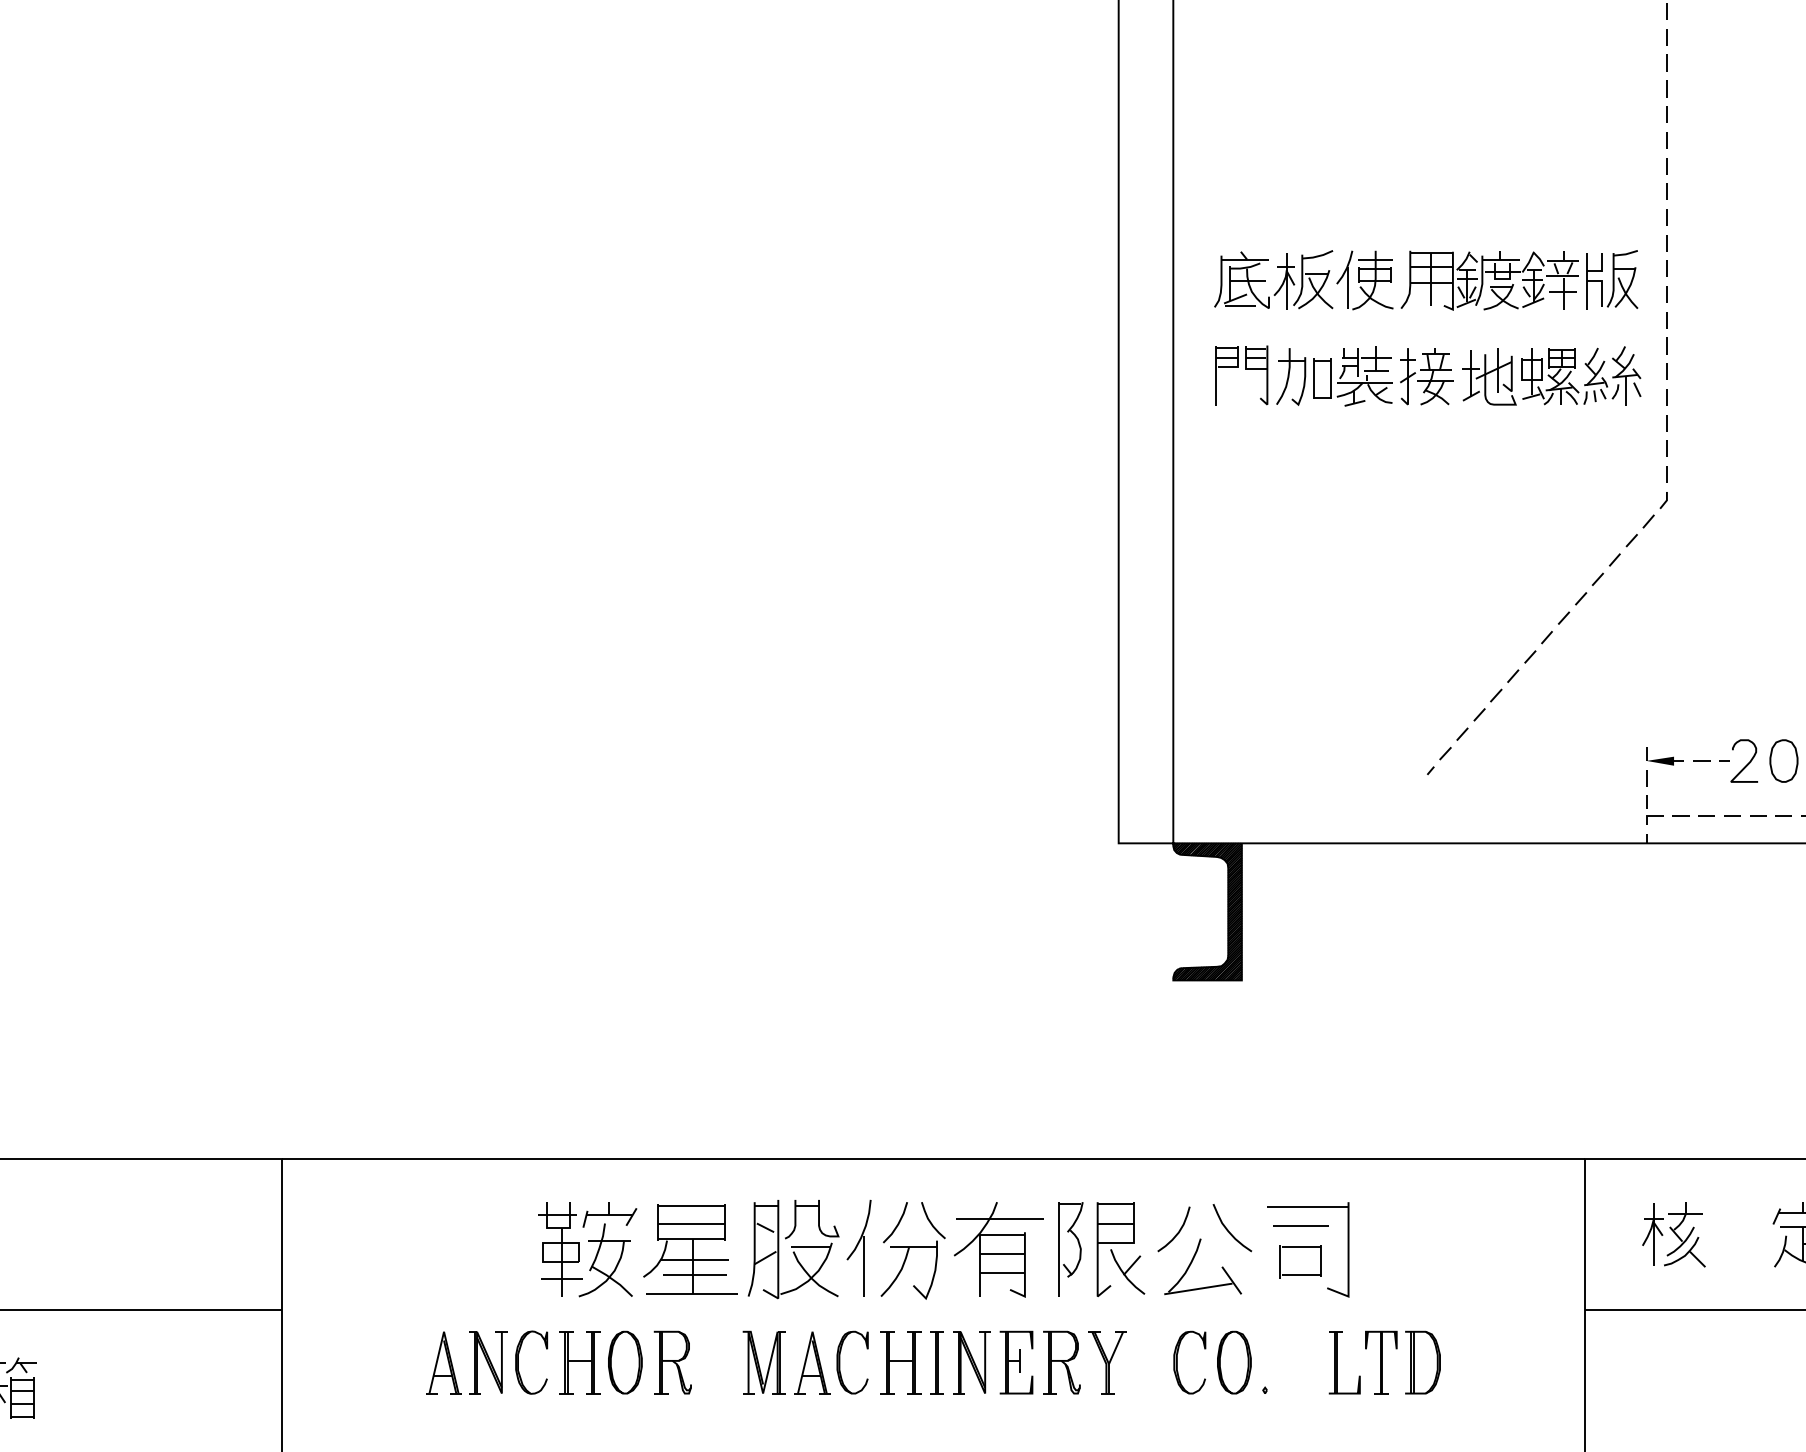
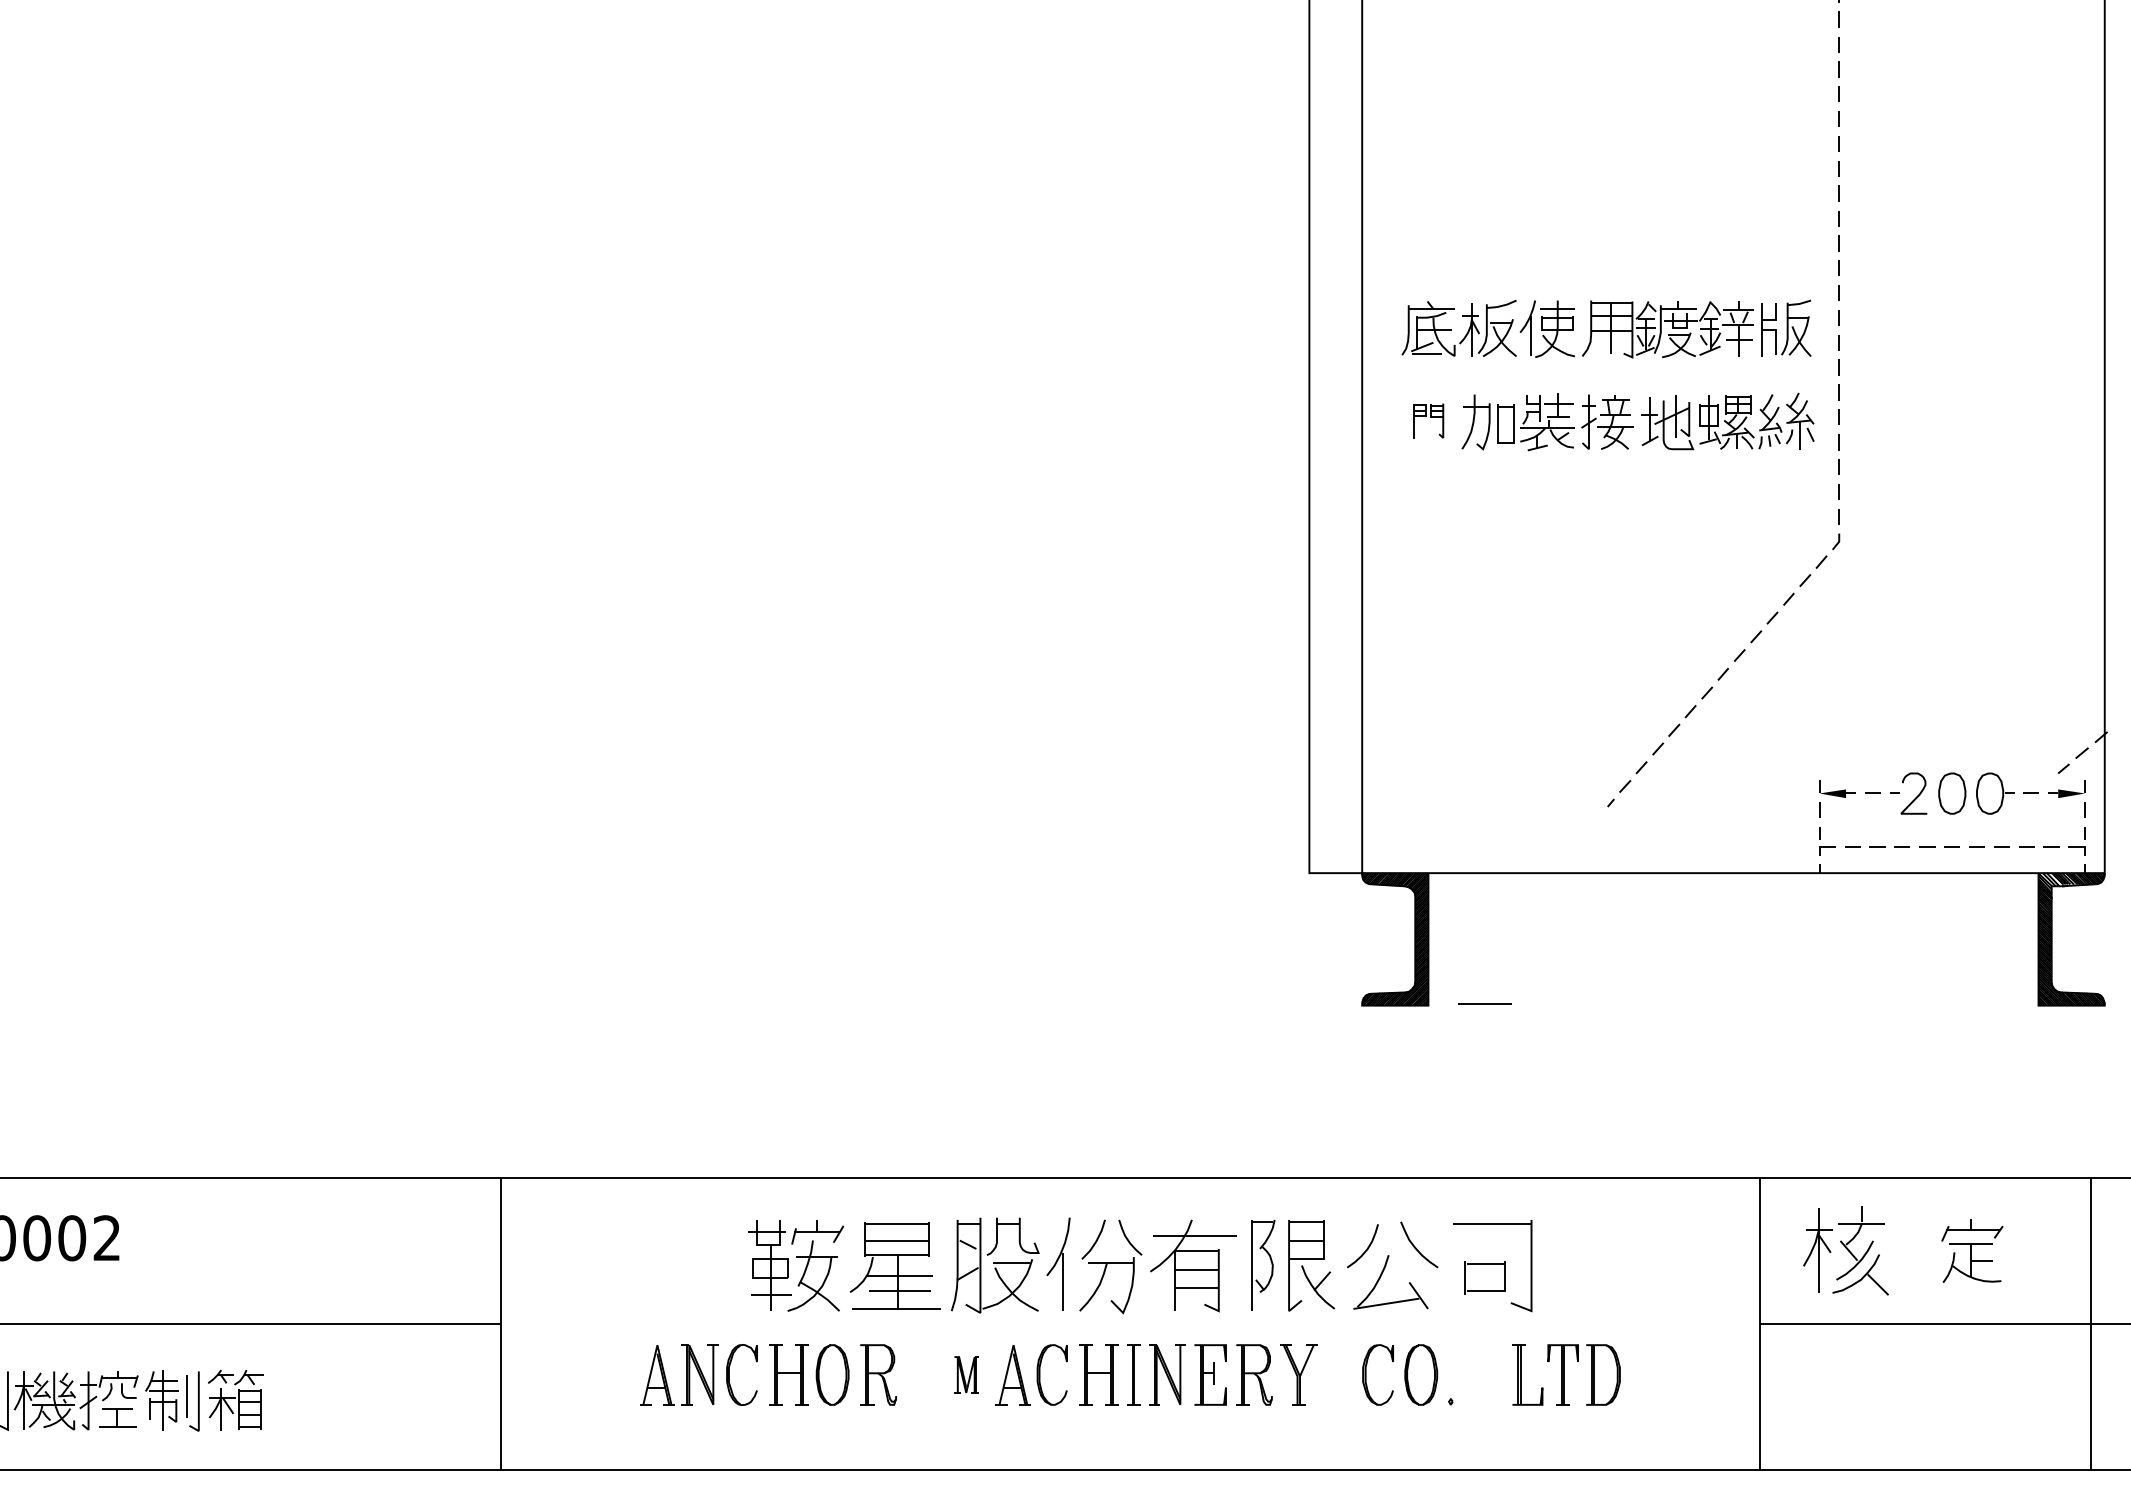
part: (1241, 374) -> (1428, 420), size x0.6
line: (1300, 1225) -> (1484, 1003), moved
part: (1673, 1234) -> (1845, 1251), size x1.4
part: (763, 1362) -> (966, 1374), size x0.6

